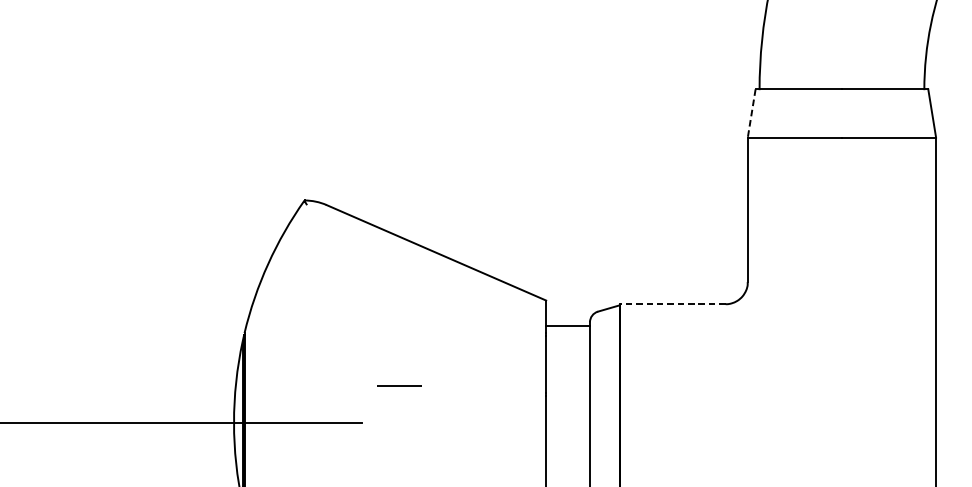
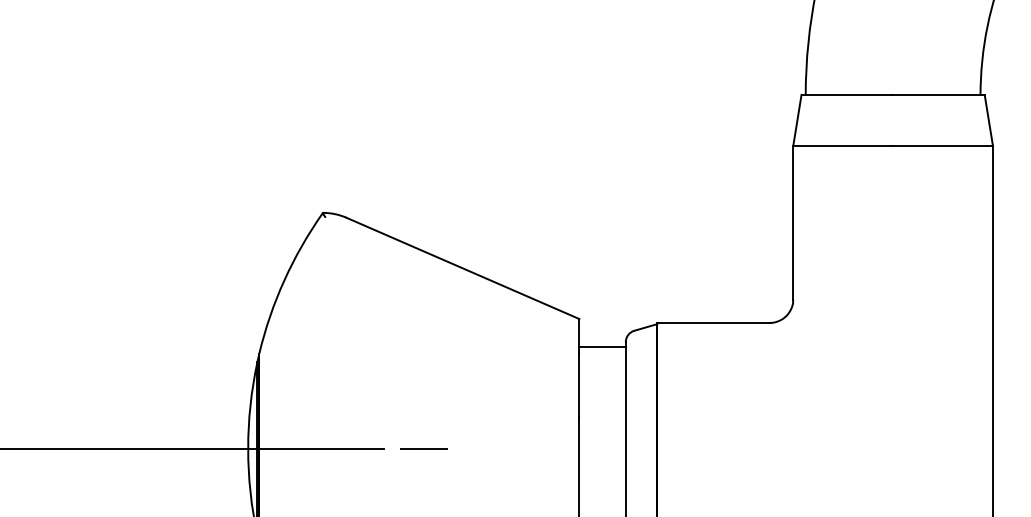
line: (751, 113) -> (797, 120), dashed -> solid
line: (672, 303) -> (713, 322), dashed -> solid
line: (399, 385) -> (423, 448), moved

